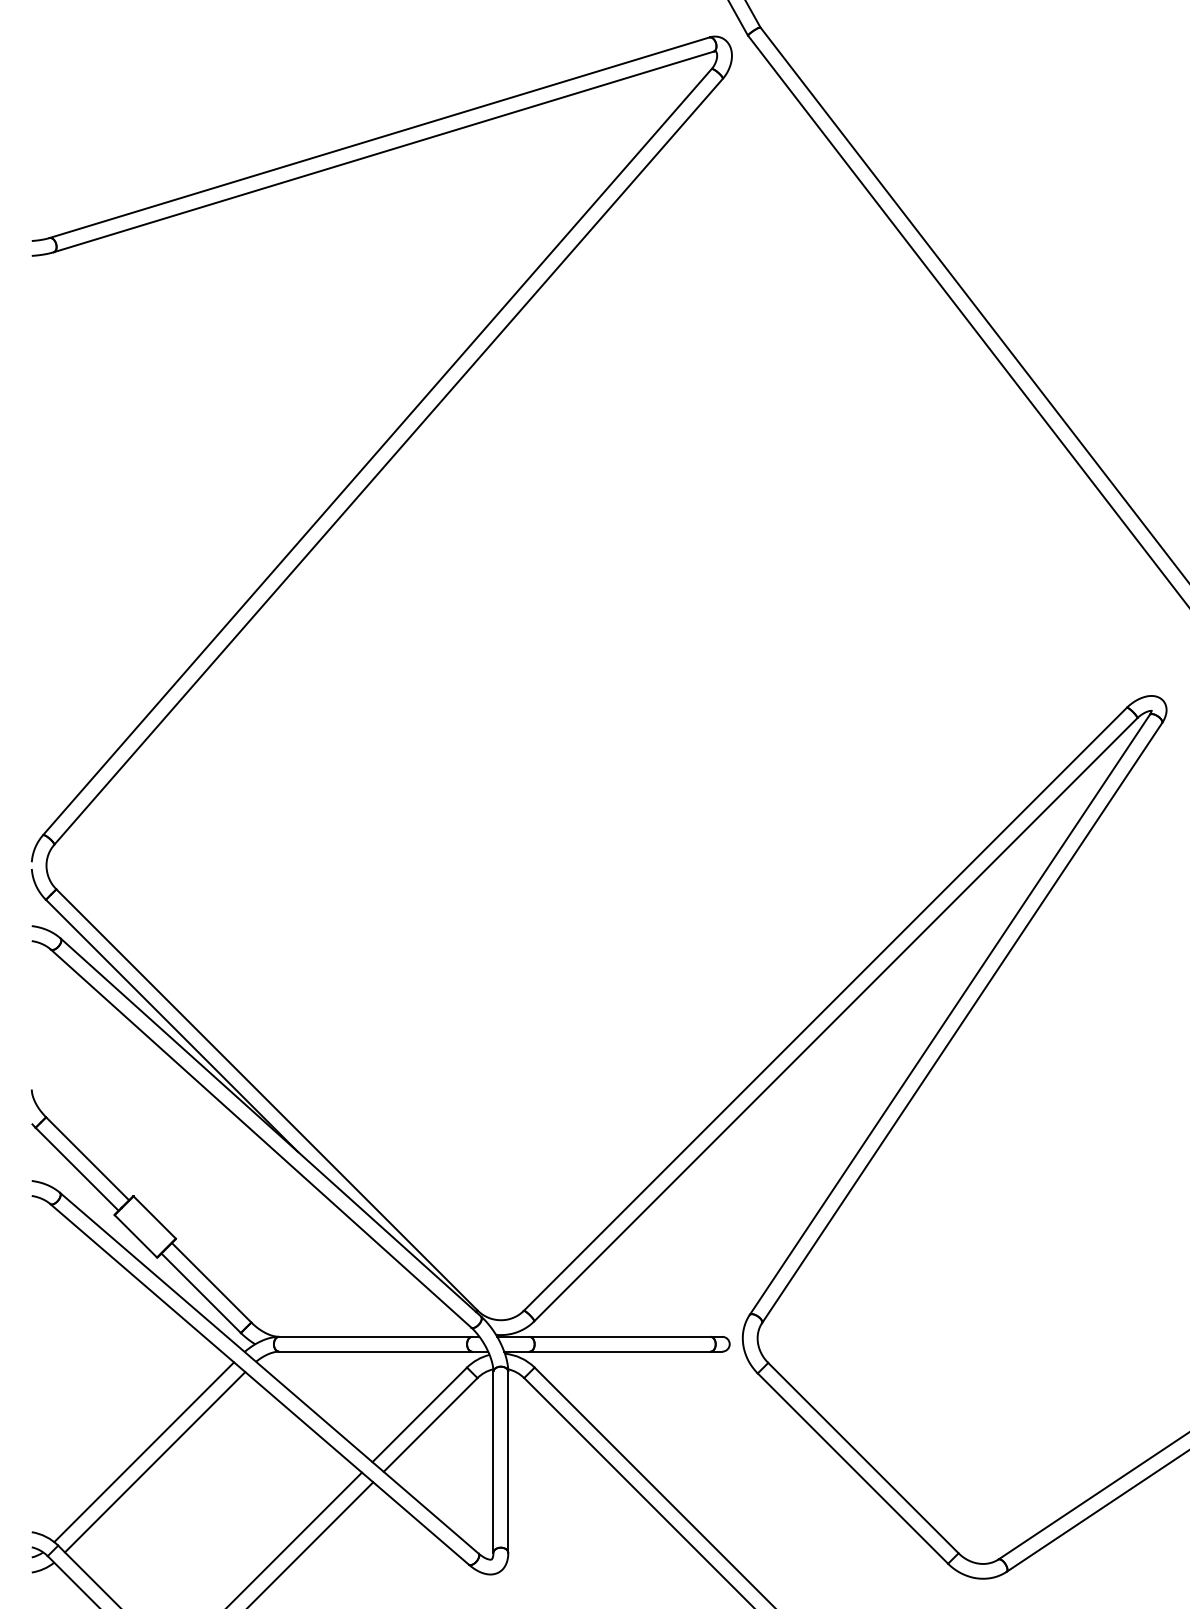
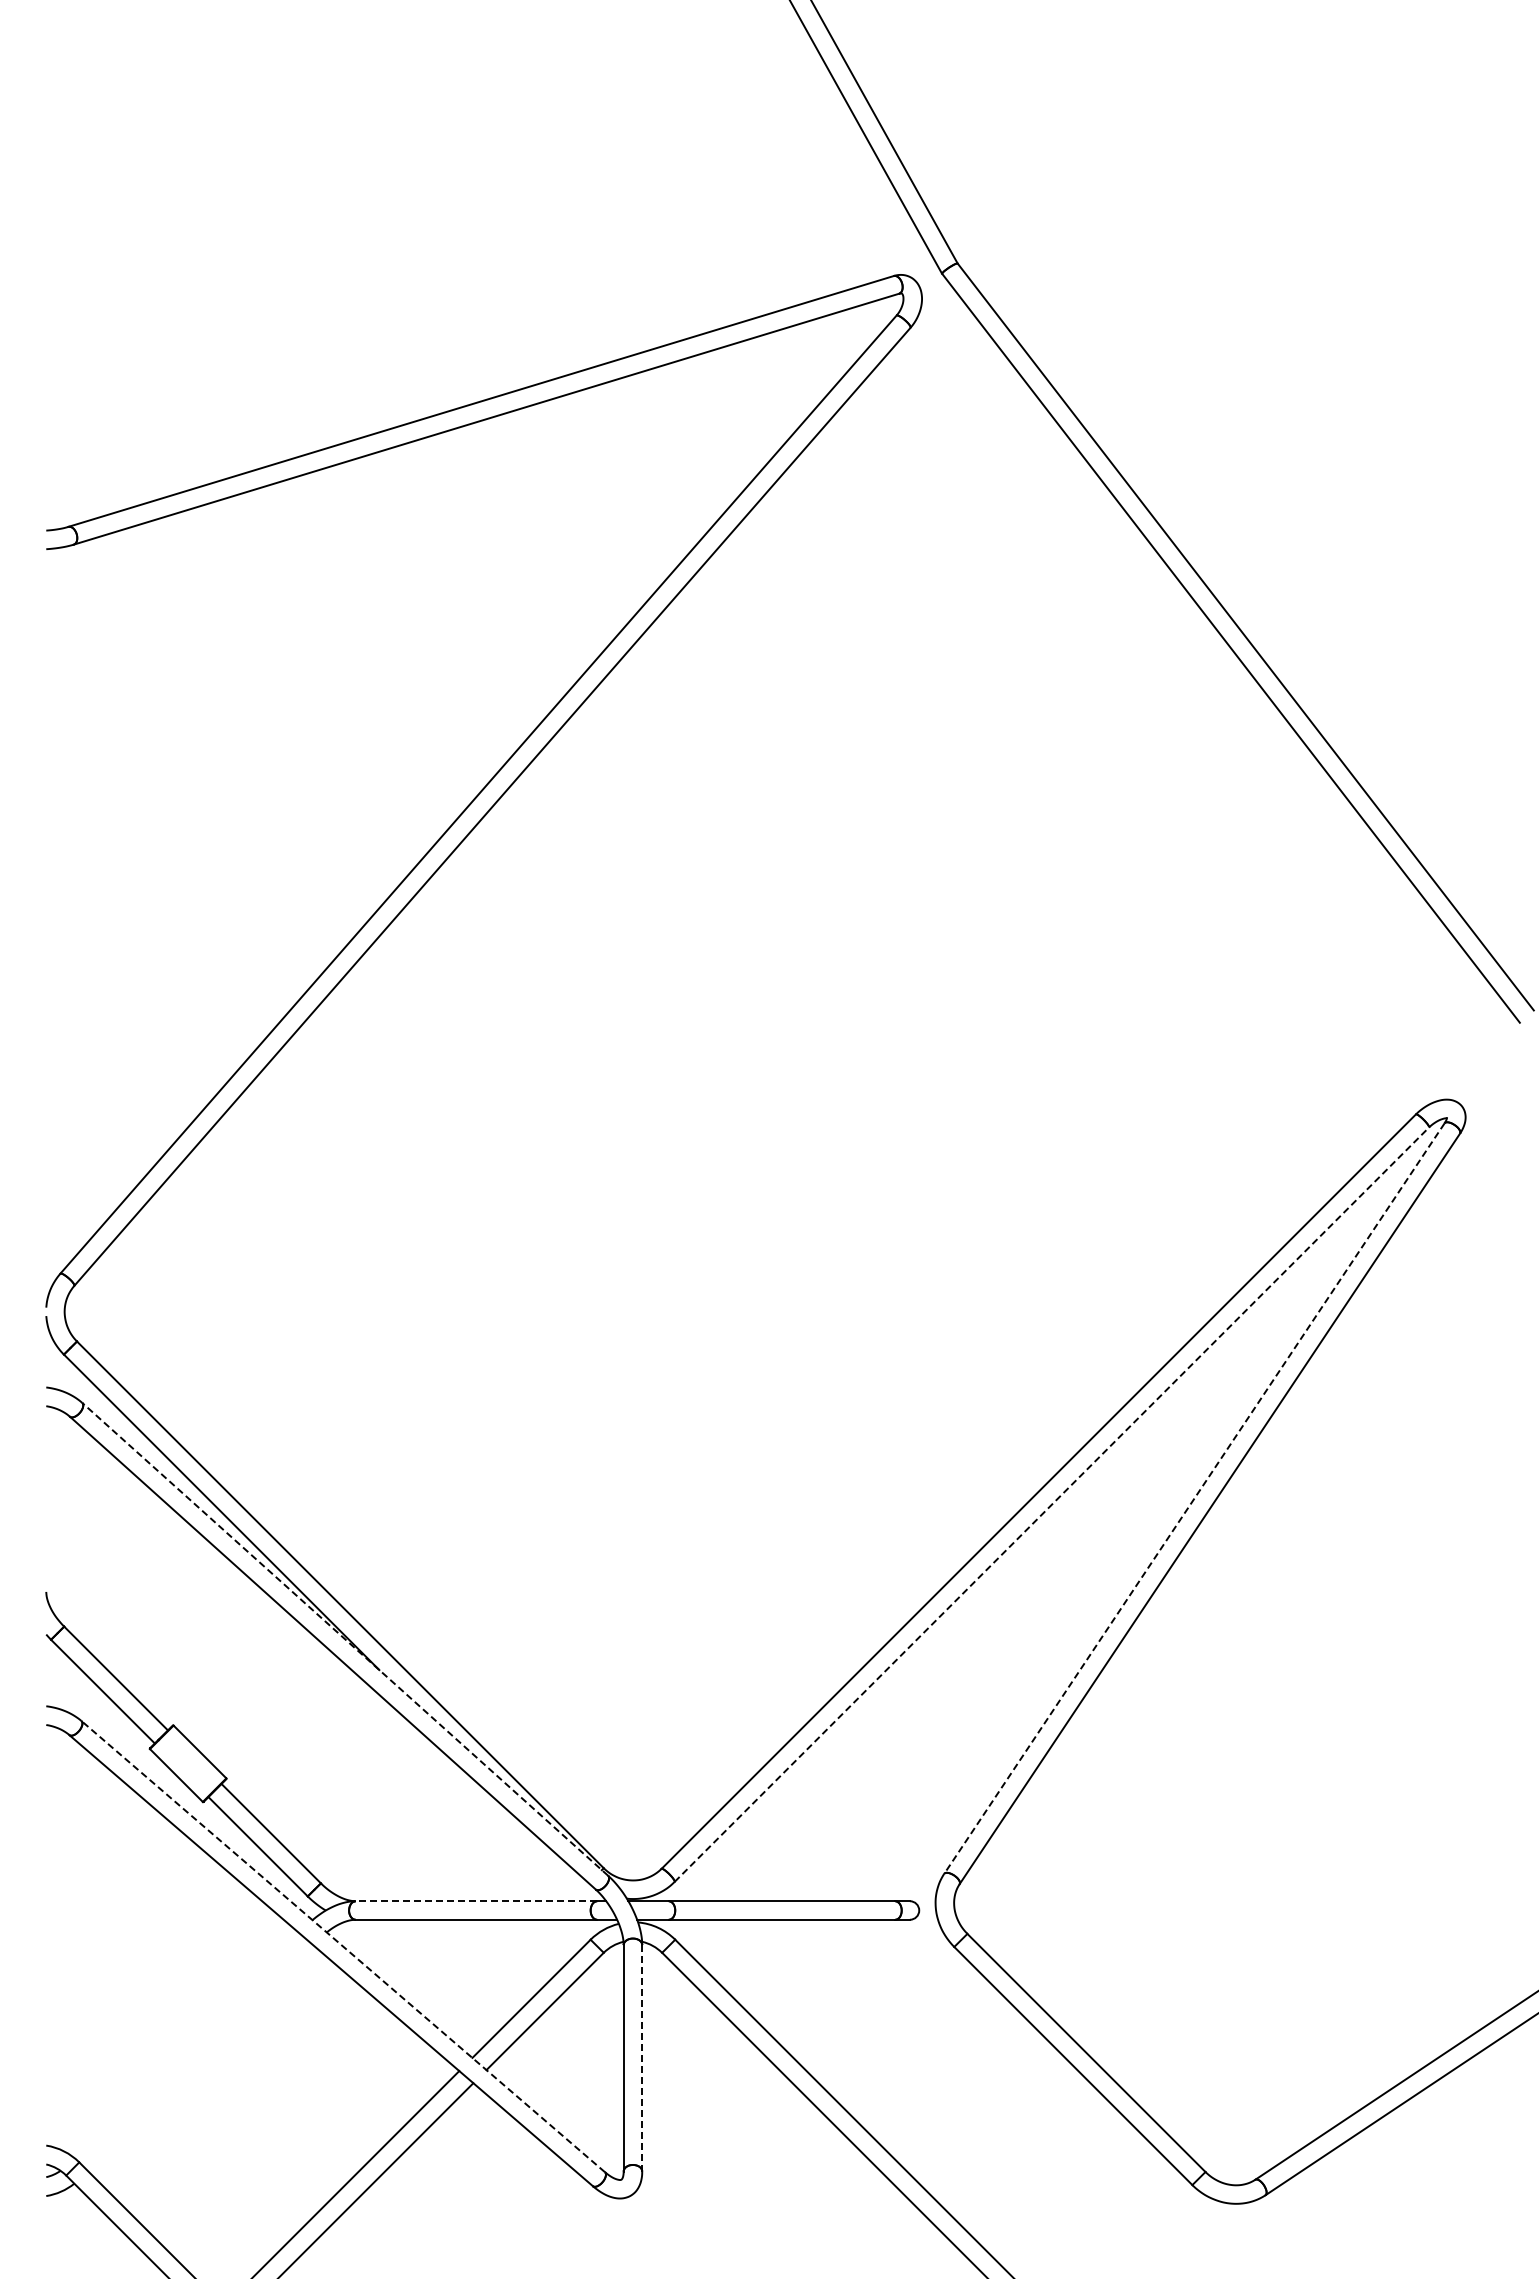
line: (949, 1014) -> (1194, 1498), solid -> dashed
line: (836, 1019) -> (1052, 1504), solid -> dashed
line: (271, 1127) -> (345, 1639), solid -> dashed
line: (375, 1337) -> (476, 1901), solid -> dashed
line: (269, 1373) -> (343, 1946), solid -> dashed
line: (143, 1452) -> (186, 2045), removed
line: (155, 1461) -> (200, 2057), removed
line: (508, 1461) -> (642, 2057), solid -> dashed

